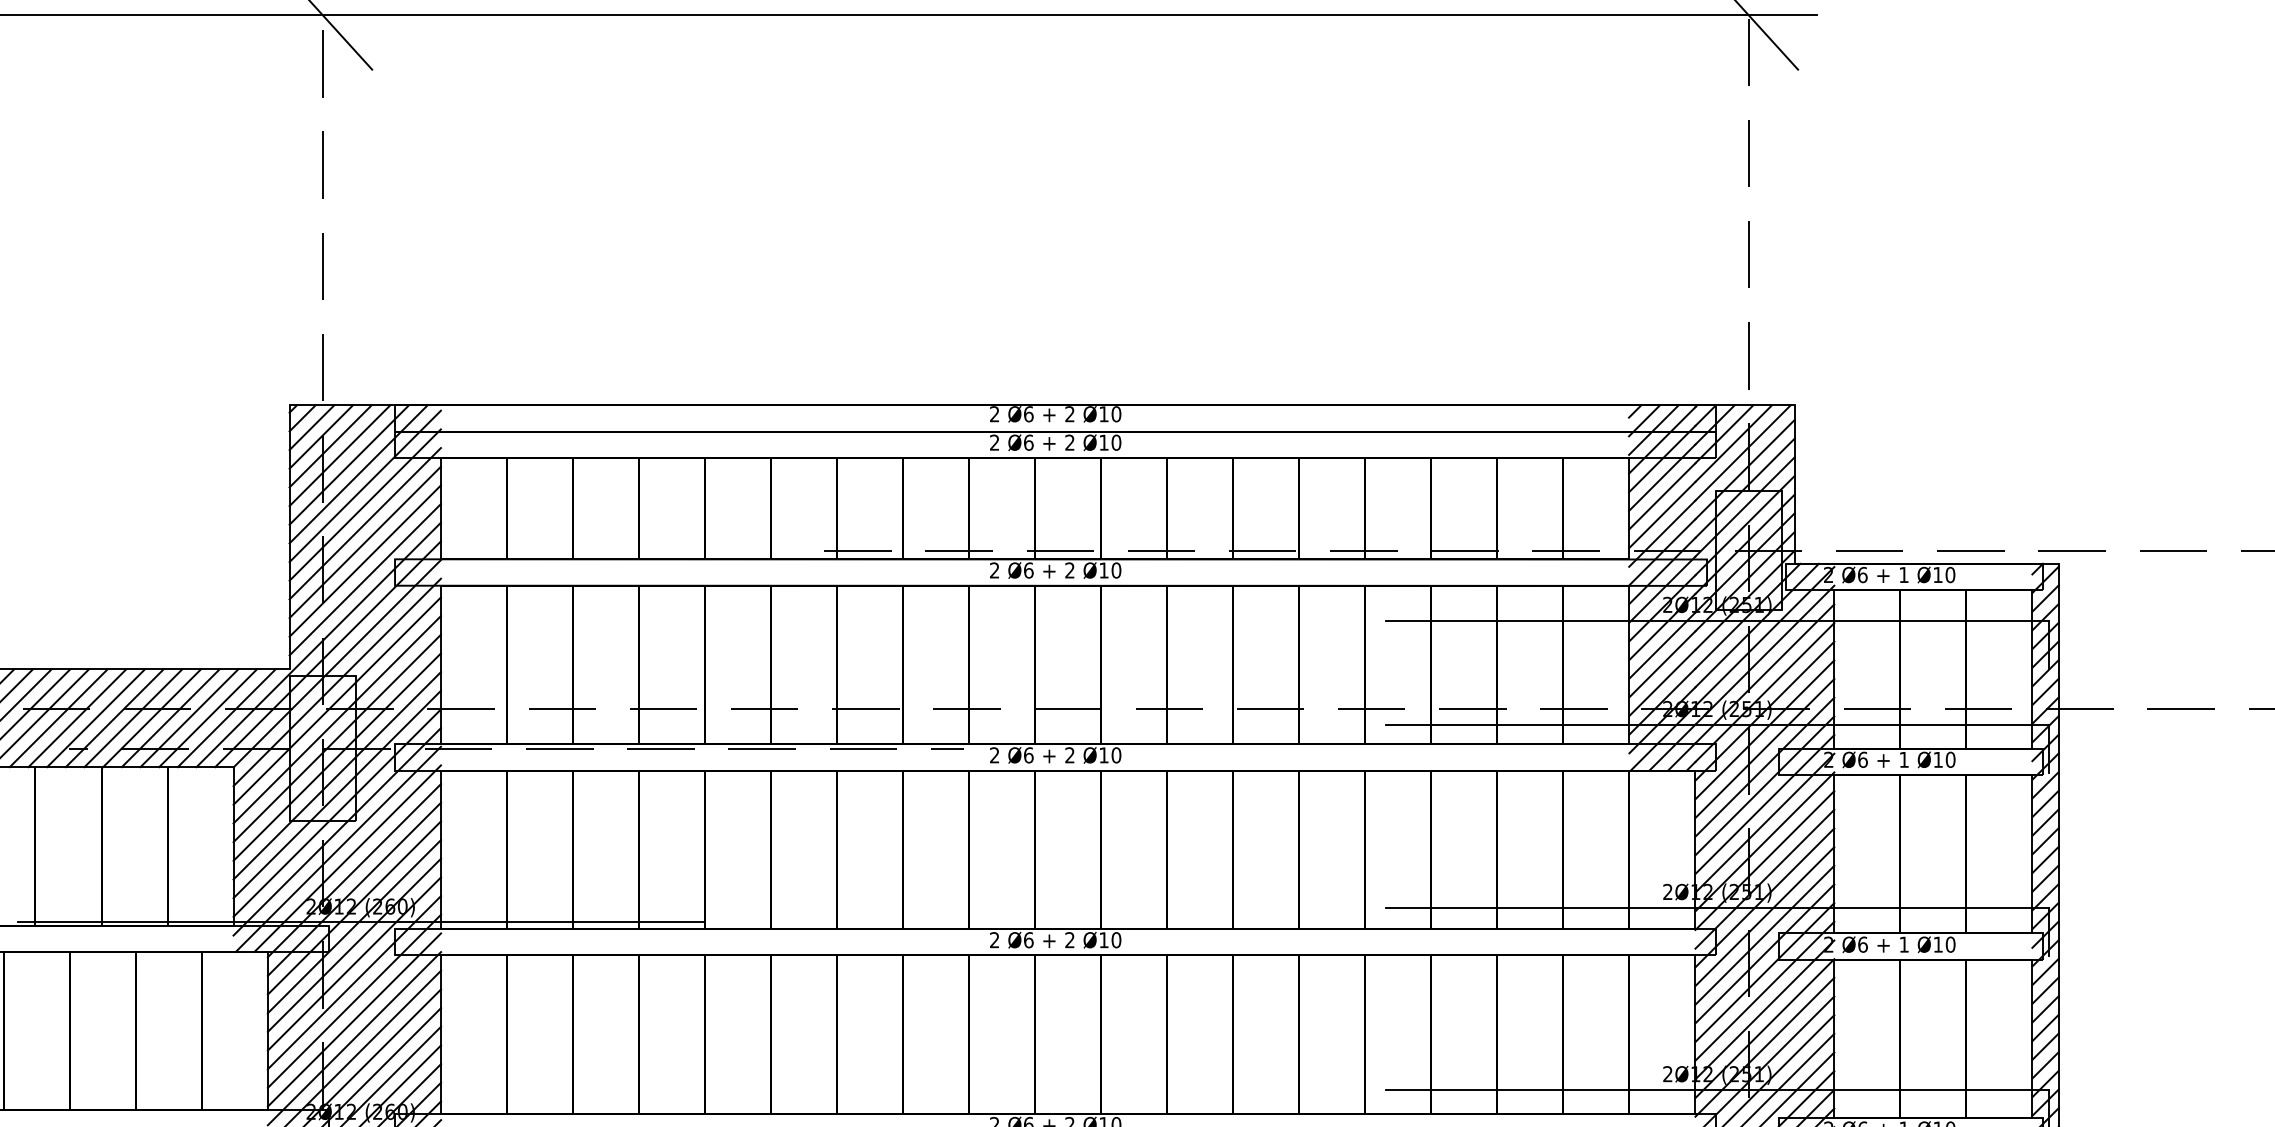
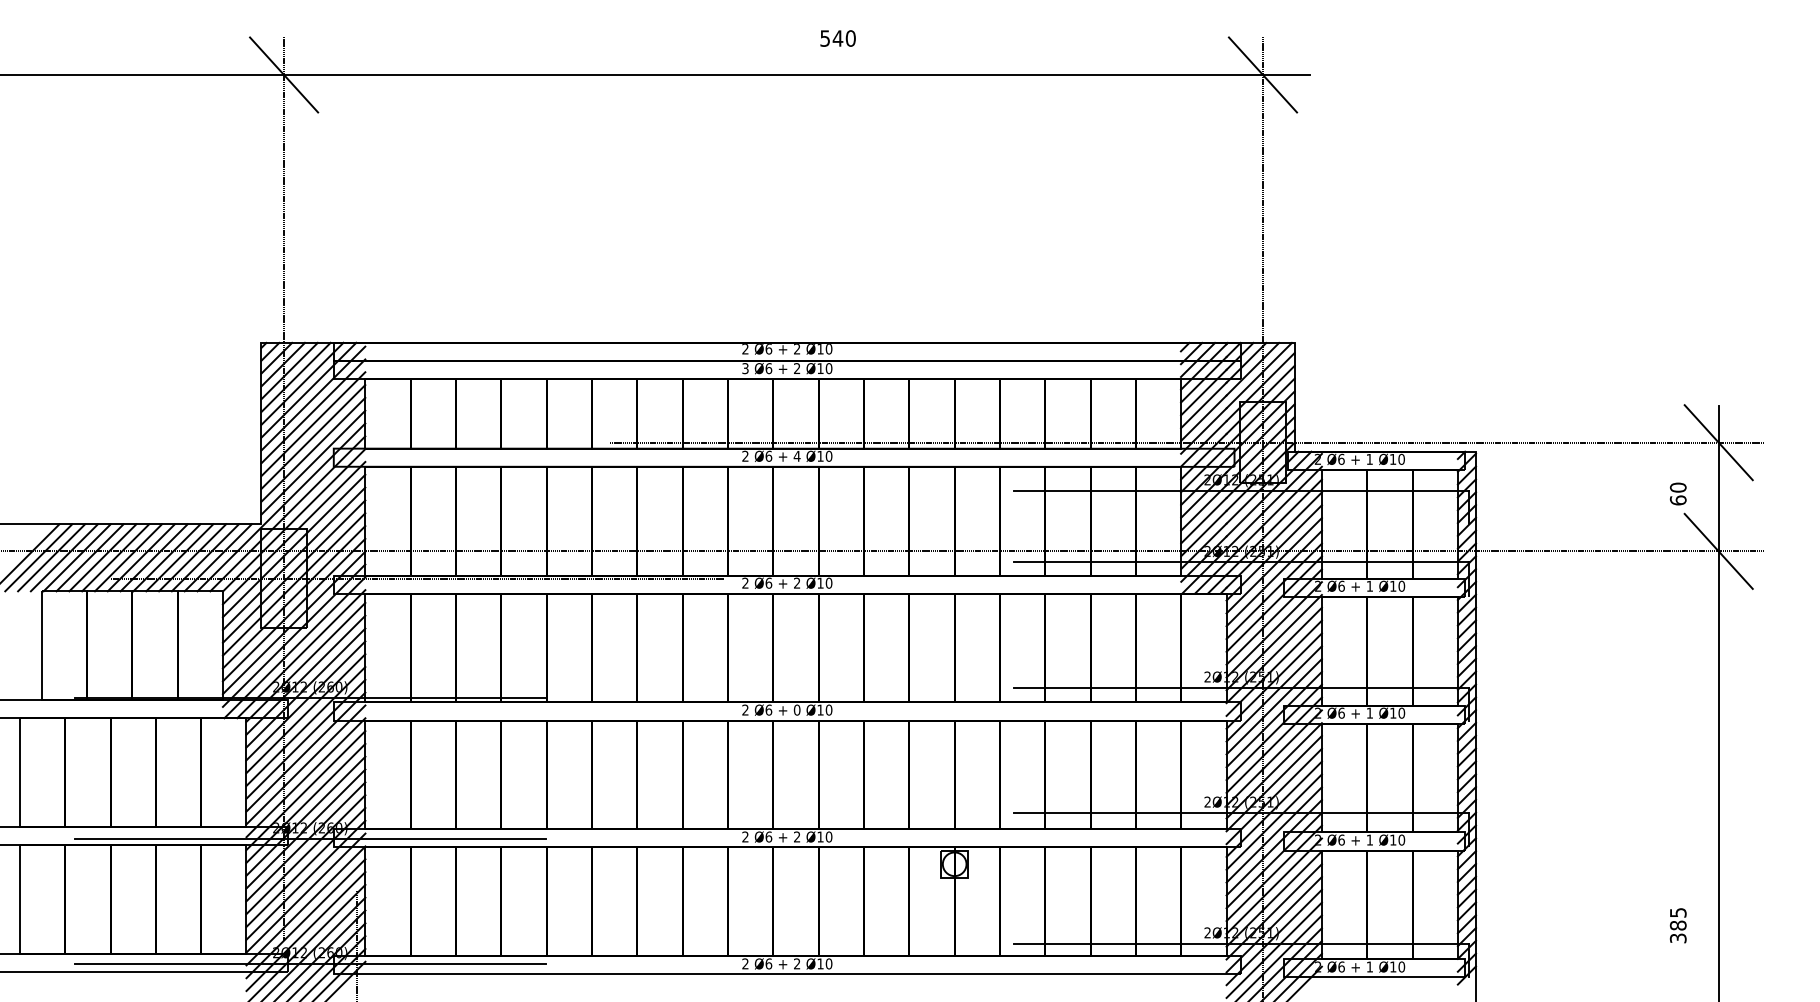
text: (994, 442) -> (745, 368), 2 -> 3
text: (1068, 569) -> (796, 455), 2 -> 4
text: (1068, 939) -> (796, 709), 2 -> 0

